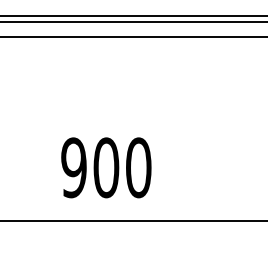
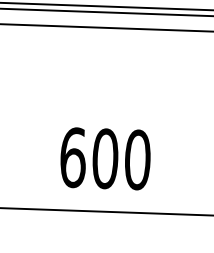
text: (74, 167) -> (73, 157), 900 -> 600

